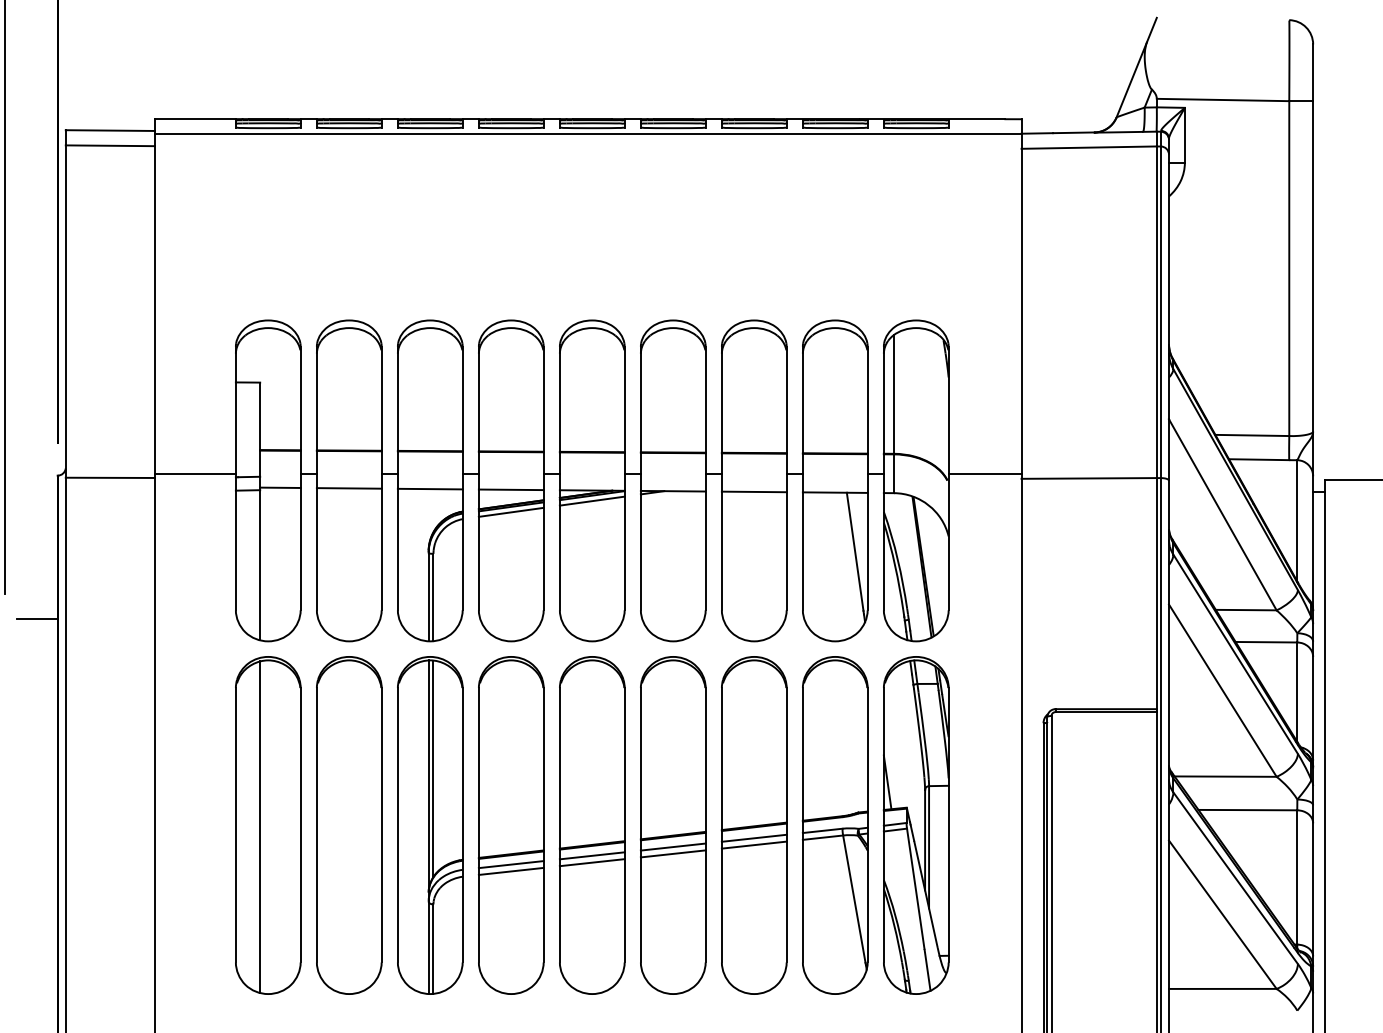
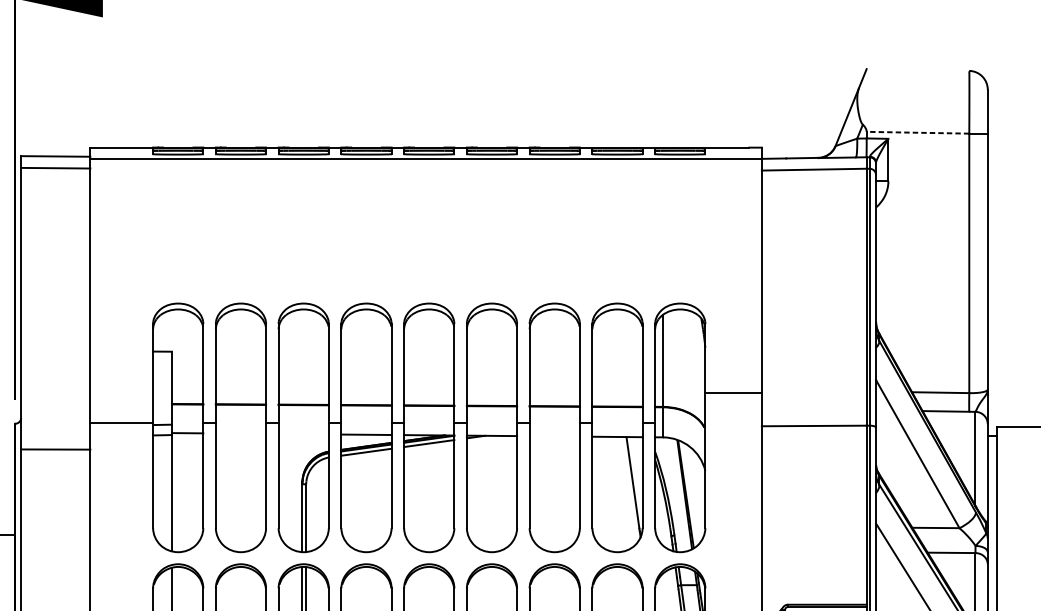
line: (1222, 100) -> (917, 133), solid -> dashed
line: (984, 474) -> (733, 393), moved
line: (109, 477) -> (55, 449), moved
line: (348, 488) -> (240, 433), removed
line: (429, 488) -> (303, 433), removed
line: (753, 491) -> (554, 436), removed

